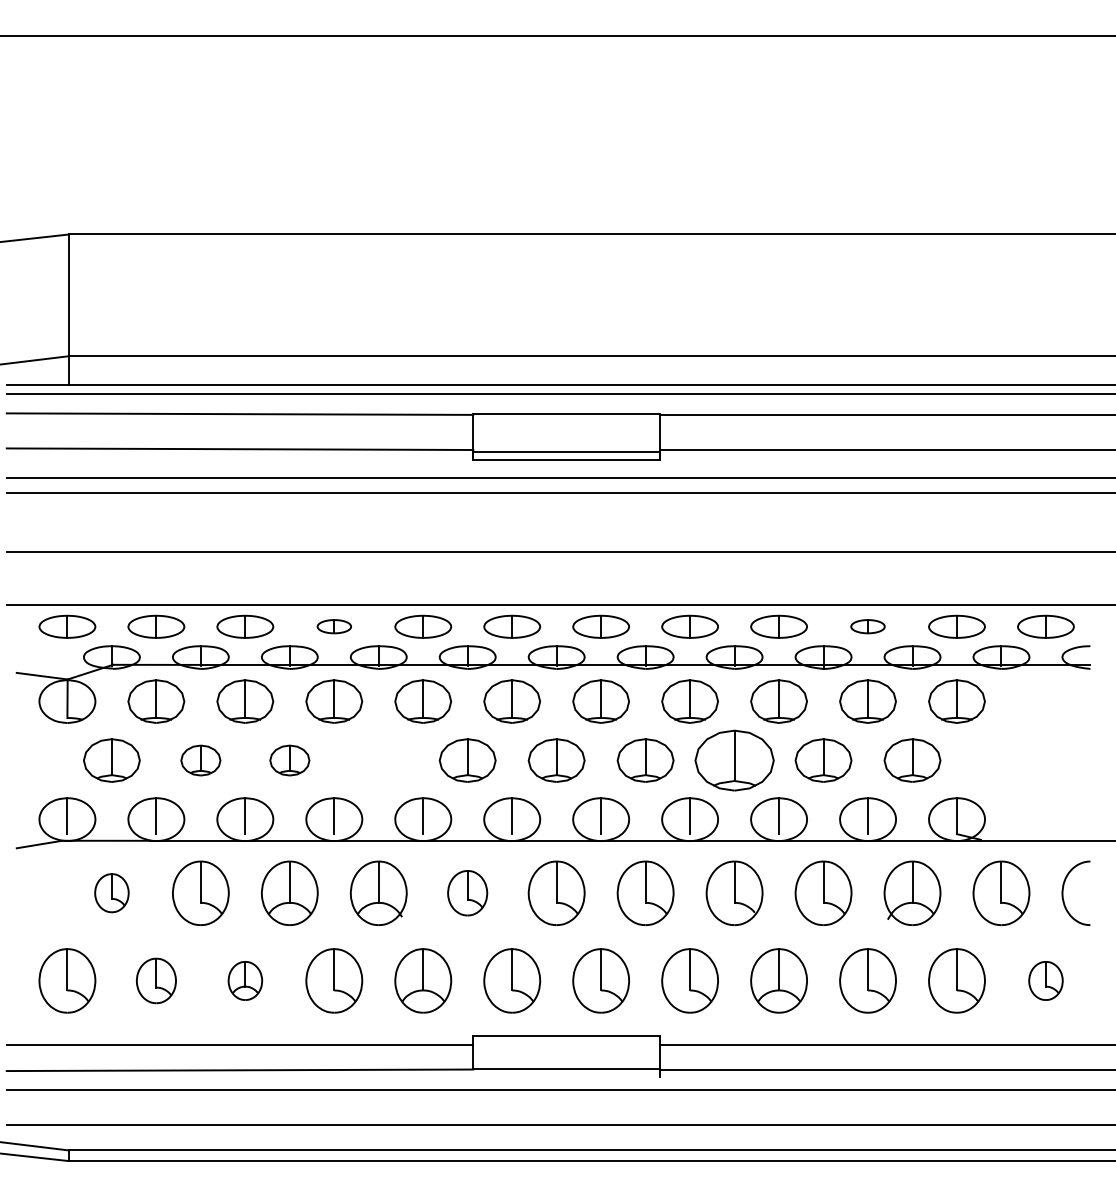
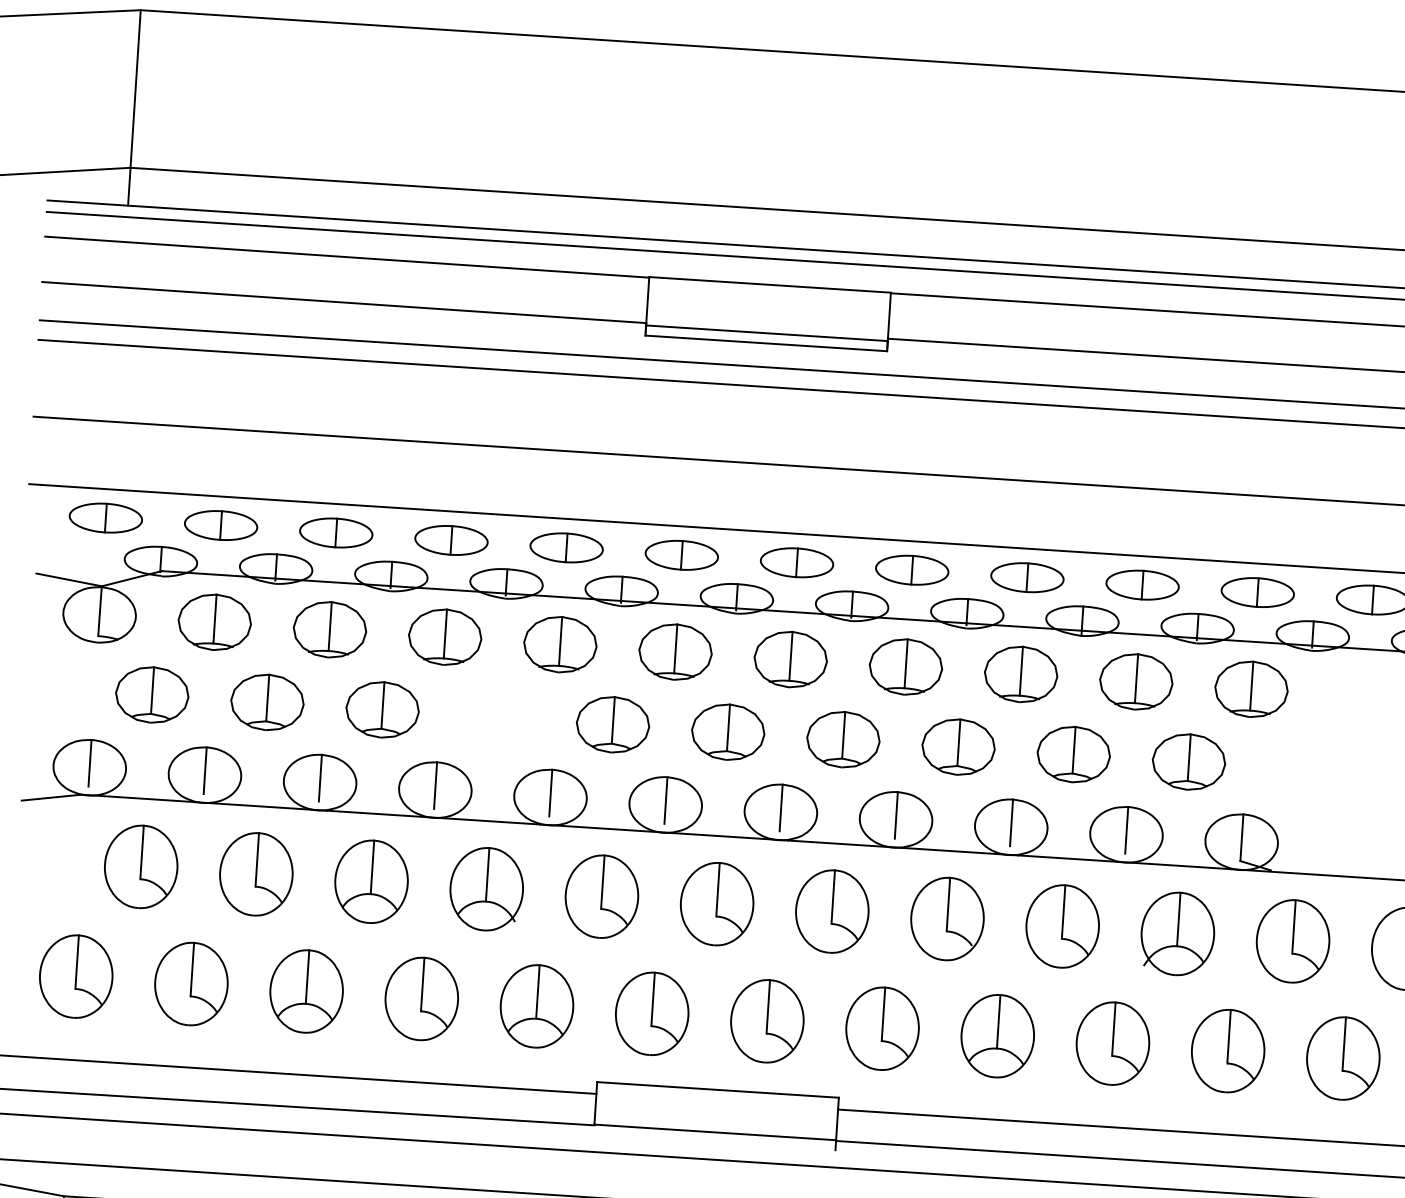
part: (334, 626) -> (451, 540), size x1.67
part: (867, 626) -> (1141, 584), size x1.67
part: (200, 760) -> (267, 702), size x1.43
part: (289, 760) -> (382, 709), size x1.43
part: (734, 760) -> (958, 747), size x0.71
part: (111, 892) -> (140, 865), size x1.67
part: (467, 892) -> (601, 895), size x1.43
part: (156, 980) -> (191, 983), size x1.43
part: (245, 980) -> (306, 990), size x1.67
part: (1045, 980) -> (1342, 1057), size x1.67

